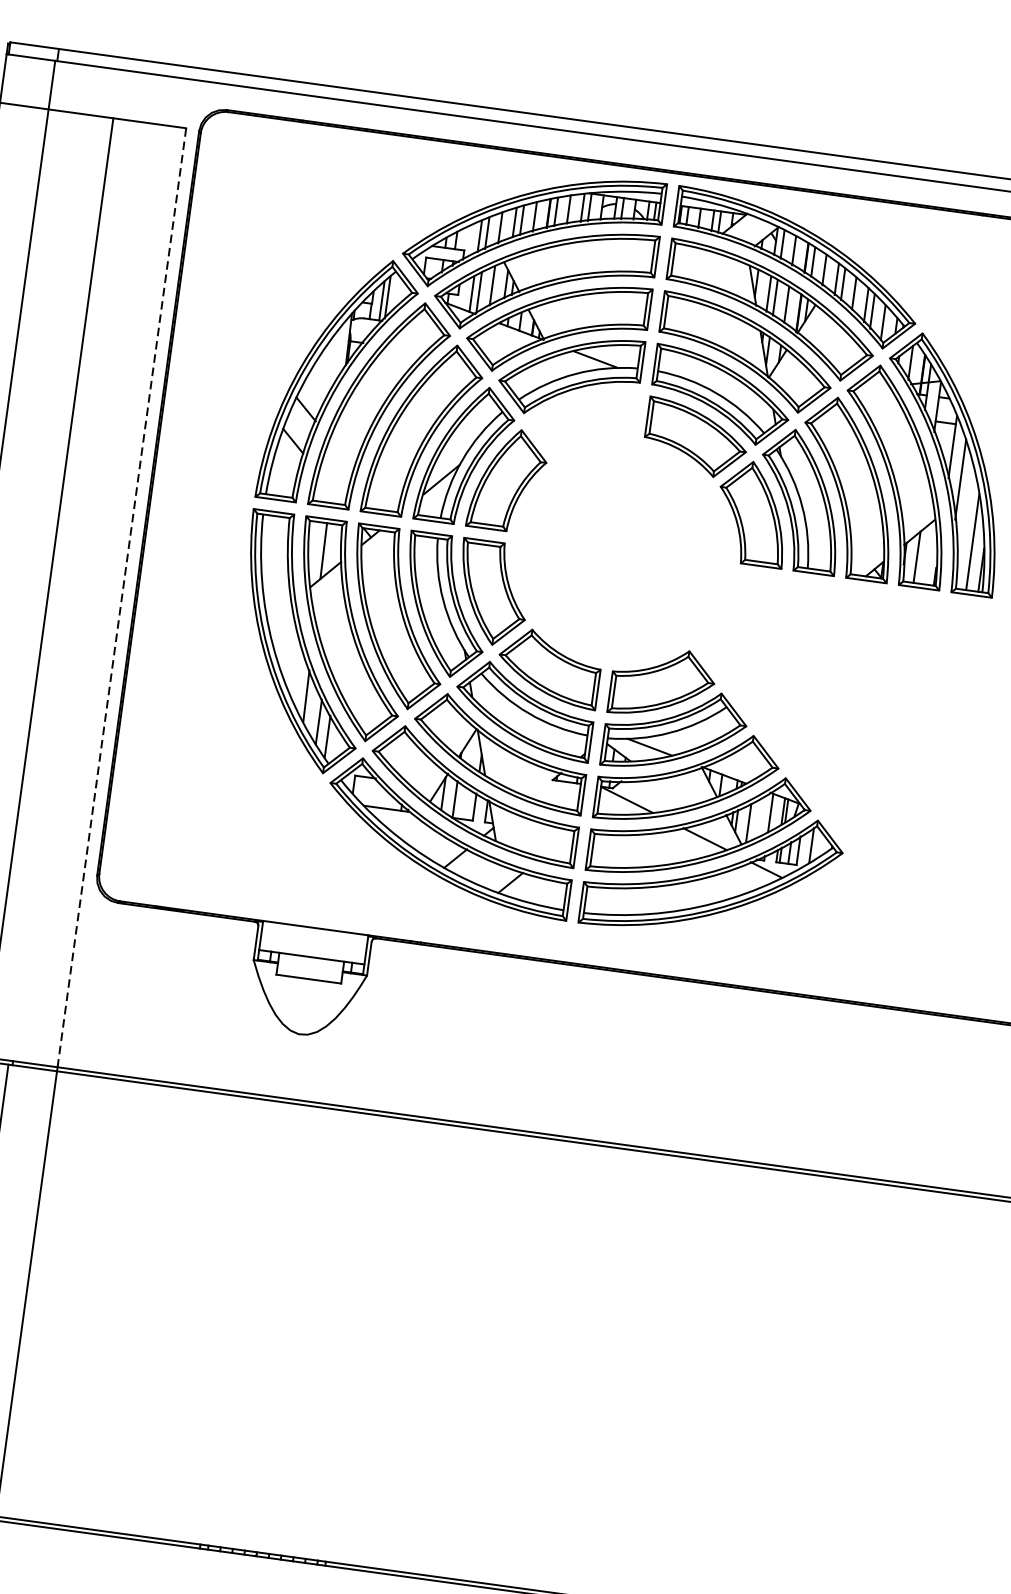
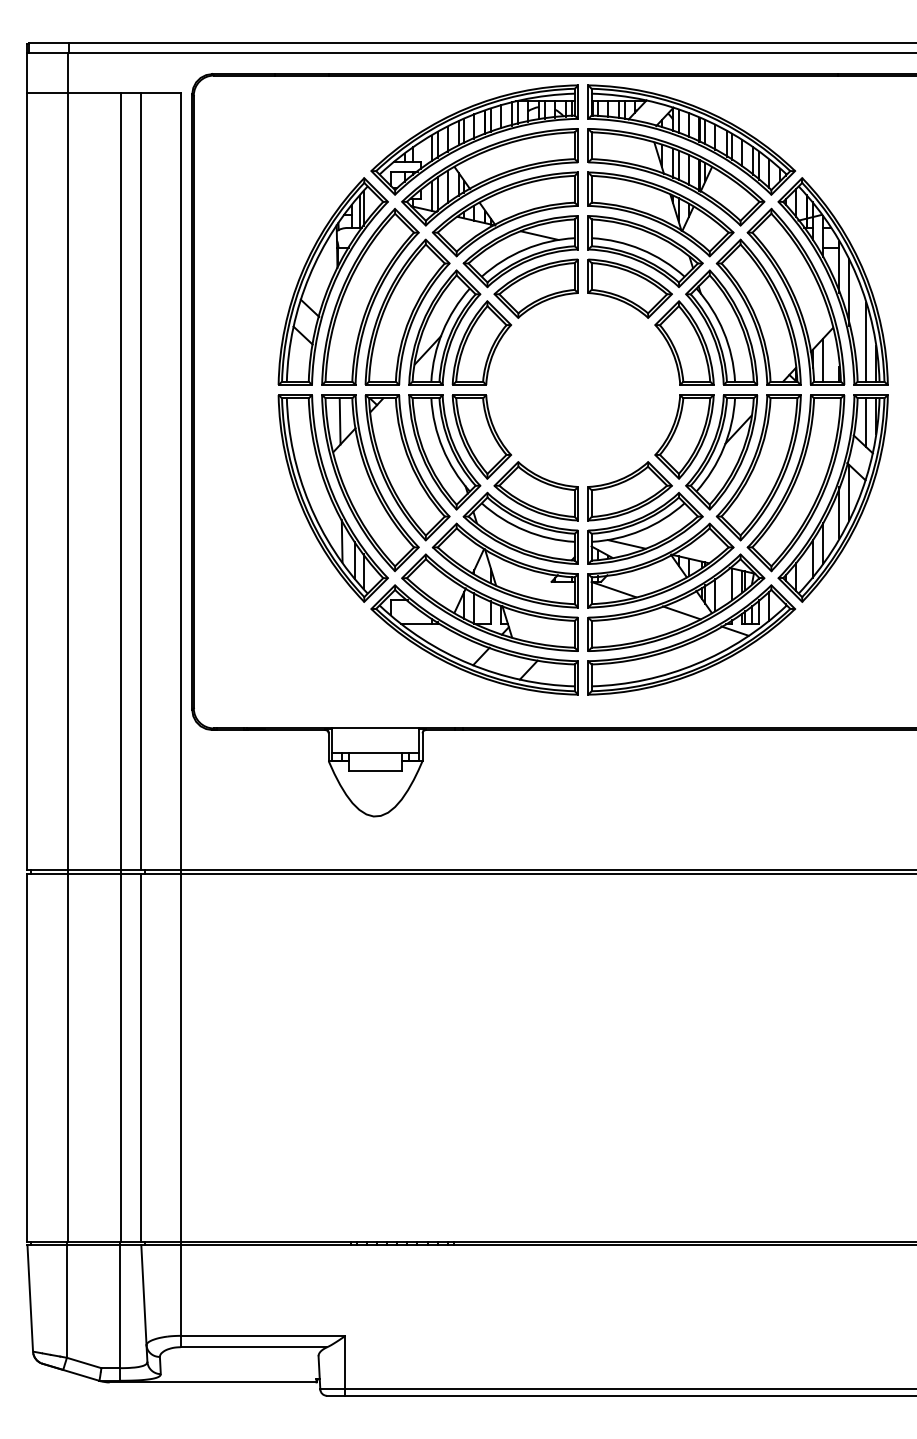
part: (581, 422) -> (535, 288), added
line: (73, 590) -> (141, 481), added
line: (121, 598) -> (181, 482), dashed -> solid
part: (832, 715) -> (771, 498), added

